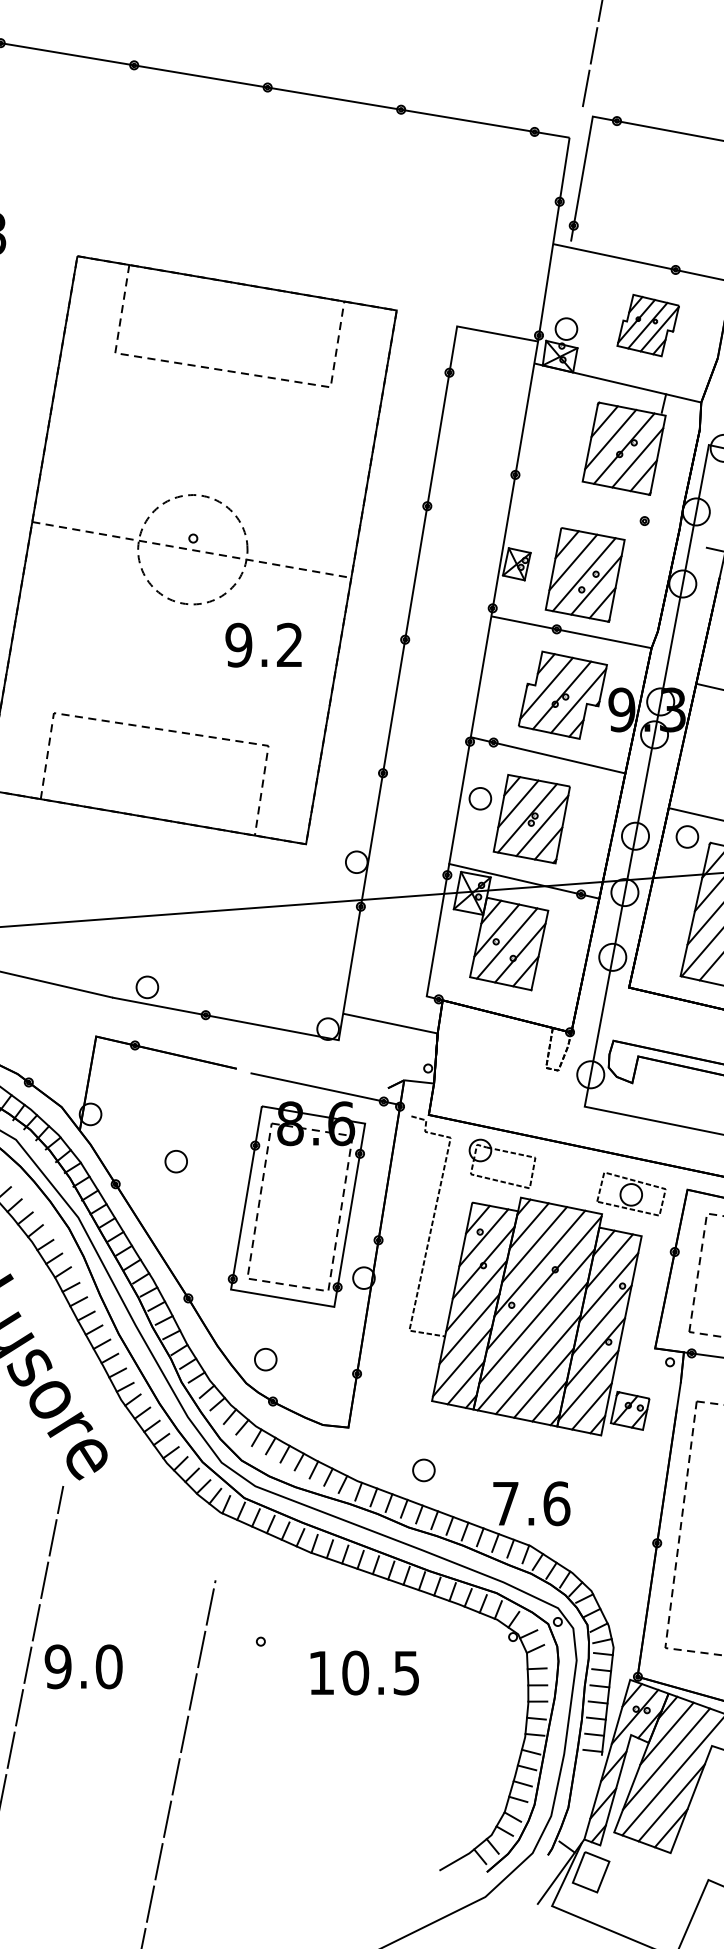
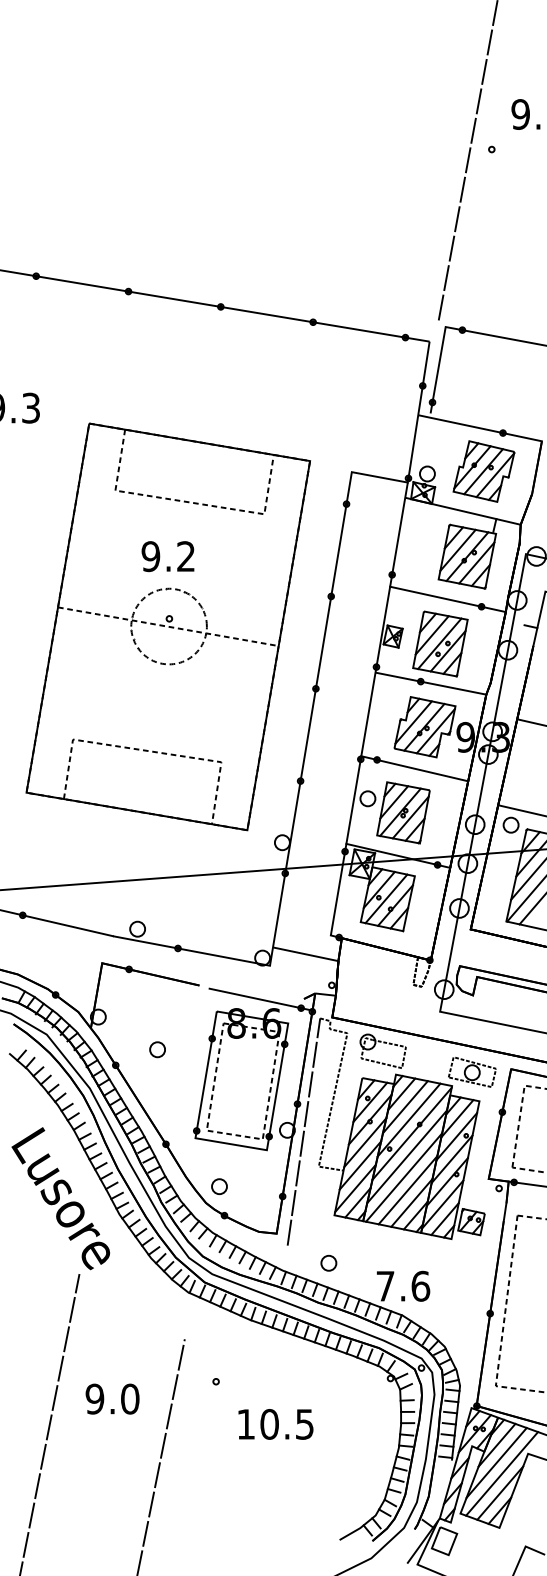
part: (647, 325) -> (483, 471), size x1.43
line: (595, 510) -> (447, 599), added
text: (262, 645) -> (167, 556), moved
line: (387, 1279) -> (303, 1131), added
text: (83, 1665) -> (112, 1398), moved
text: (364, 1673) -> (275, 1424), moved

